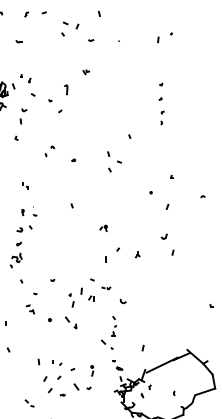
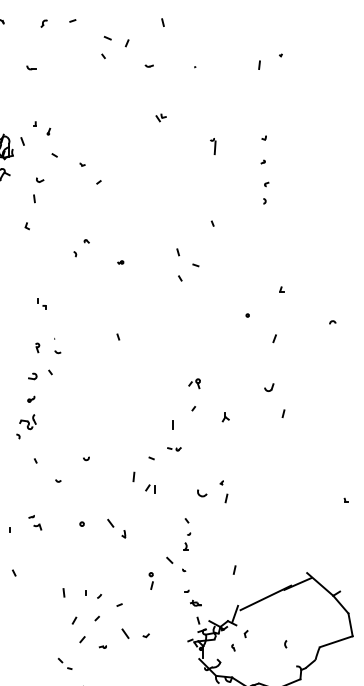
part: (85, 72) -> (159, 118), moved
part: (66, 89) -> (213, 146), moved
part: (103, 228) -> (194, 383), moved
part: (106, 288) -> (174, 449), moved
part: (71, 300) -> (223, 492), moved
part: (29, 309) -> (33, 523), moved
part: (92, 370) -> (151, 580), moved
part: (29, 403) -> (64, 664), moved

